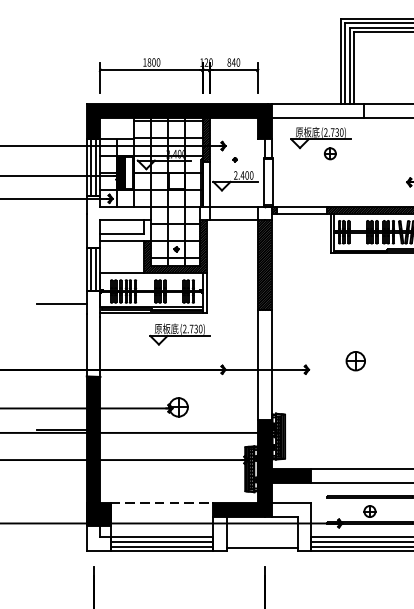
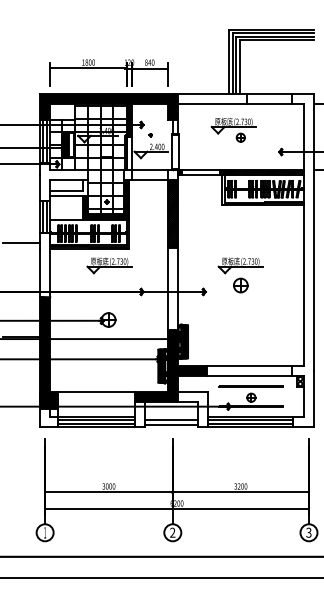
part: (320, 142) -> (233, 129), moved
part: (355, 334) -> (240, 265), added
line: (162, 503) -> (96, 391), dashed -> solid
line: (261, 540) -> (170, 419), added

